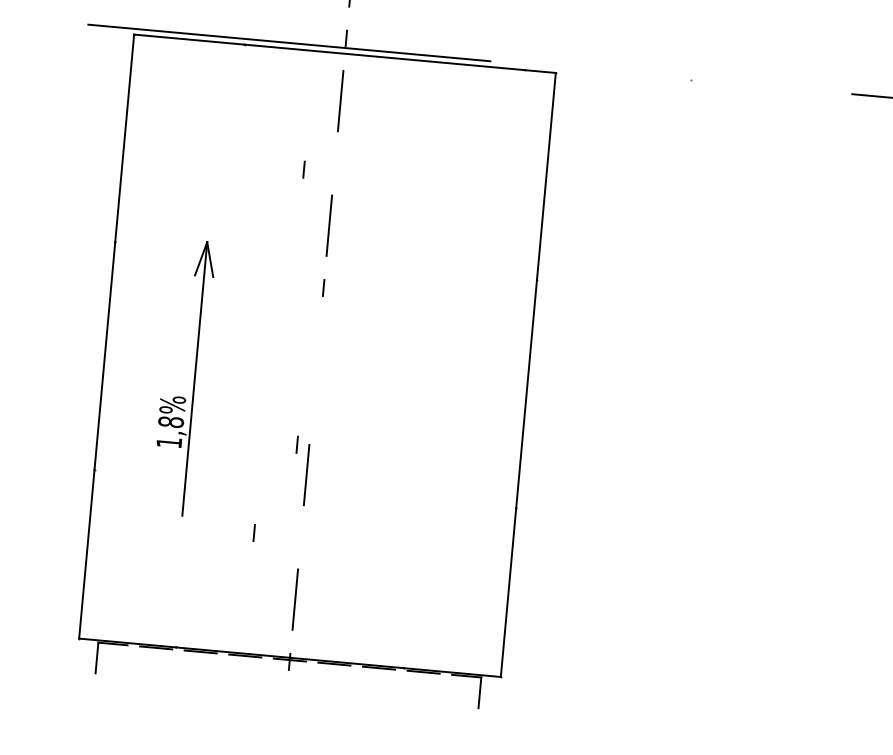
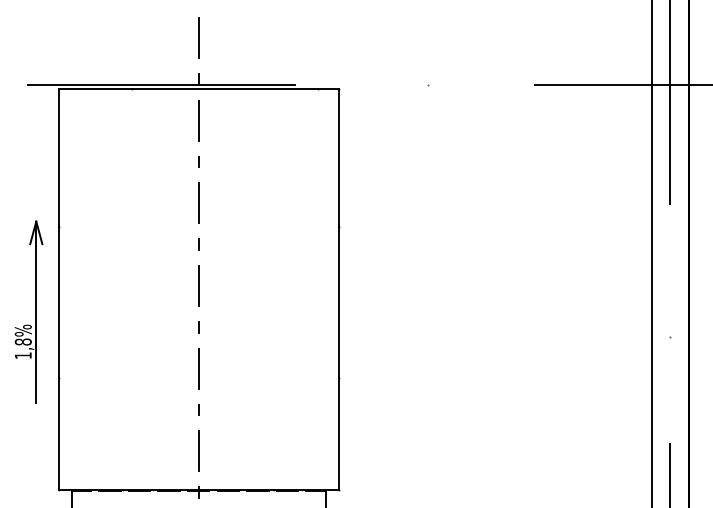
line: (303, 168) -> (198, 161), moved
line: (317, 351) -> (198, 286), added
part: (193, 377) -> (35, 311), moved
line: (296, 444) -> (198, 327), moved
line: (254, 532) -> (198, 409), moved

